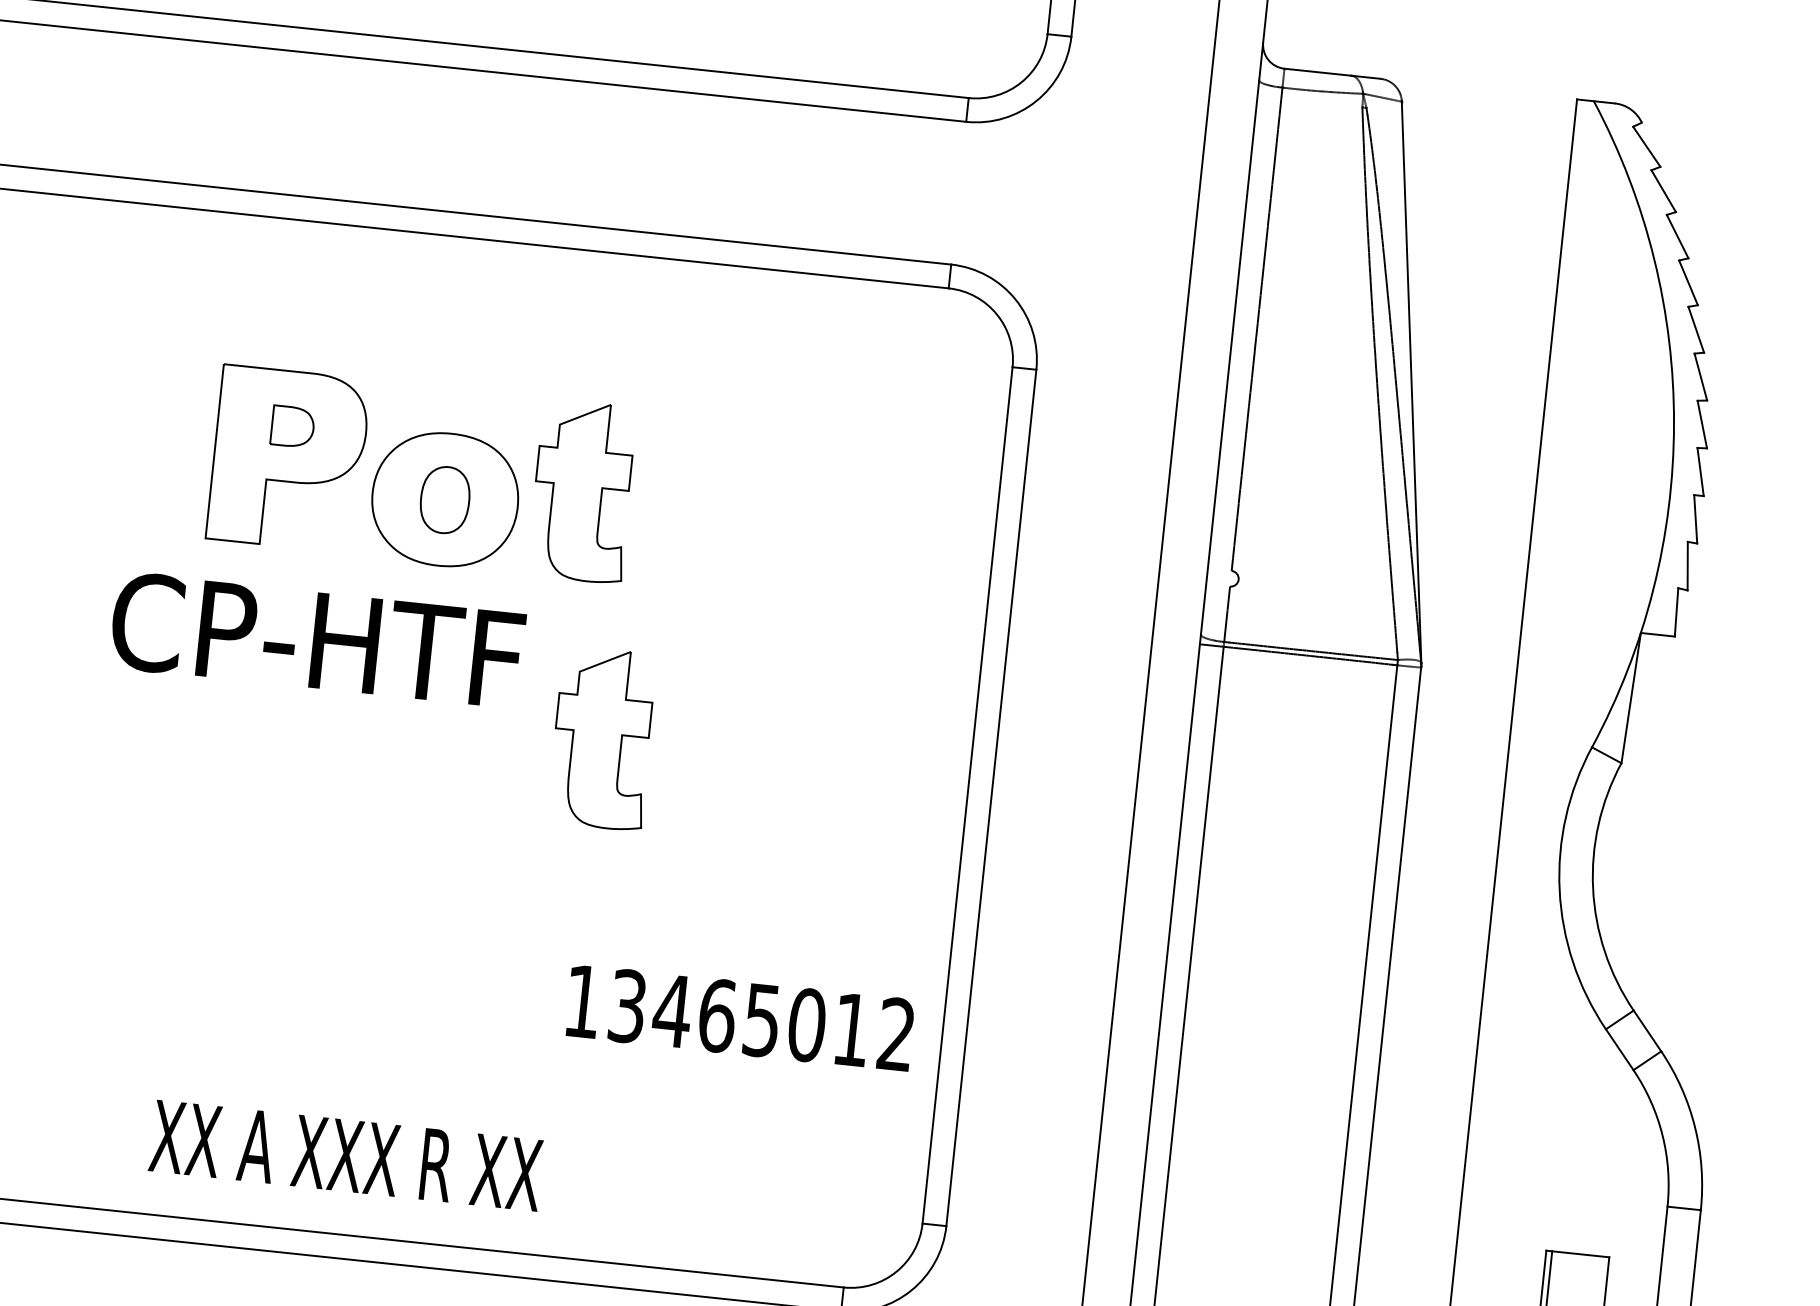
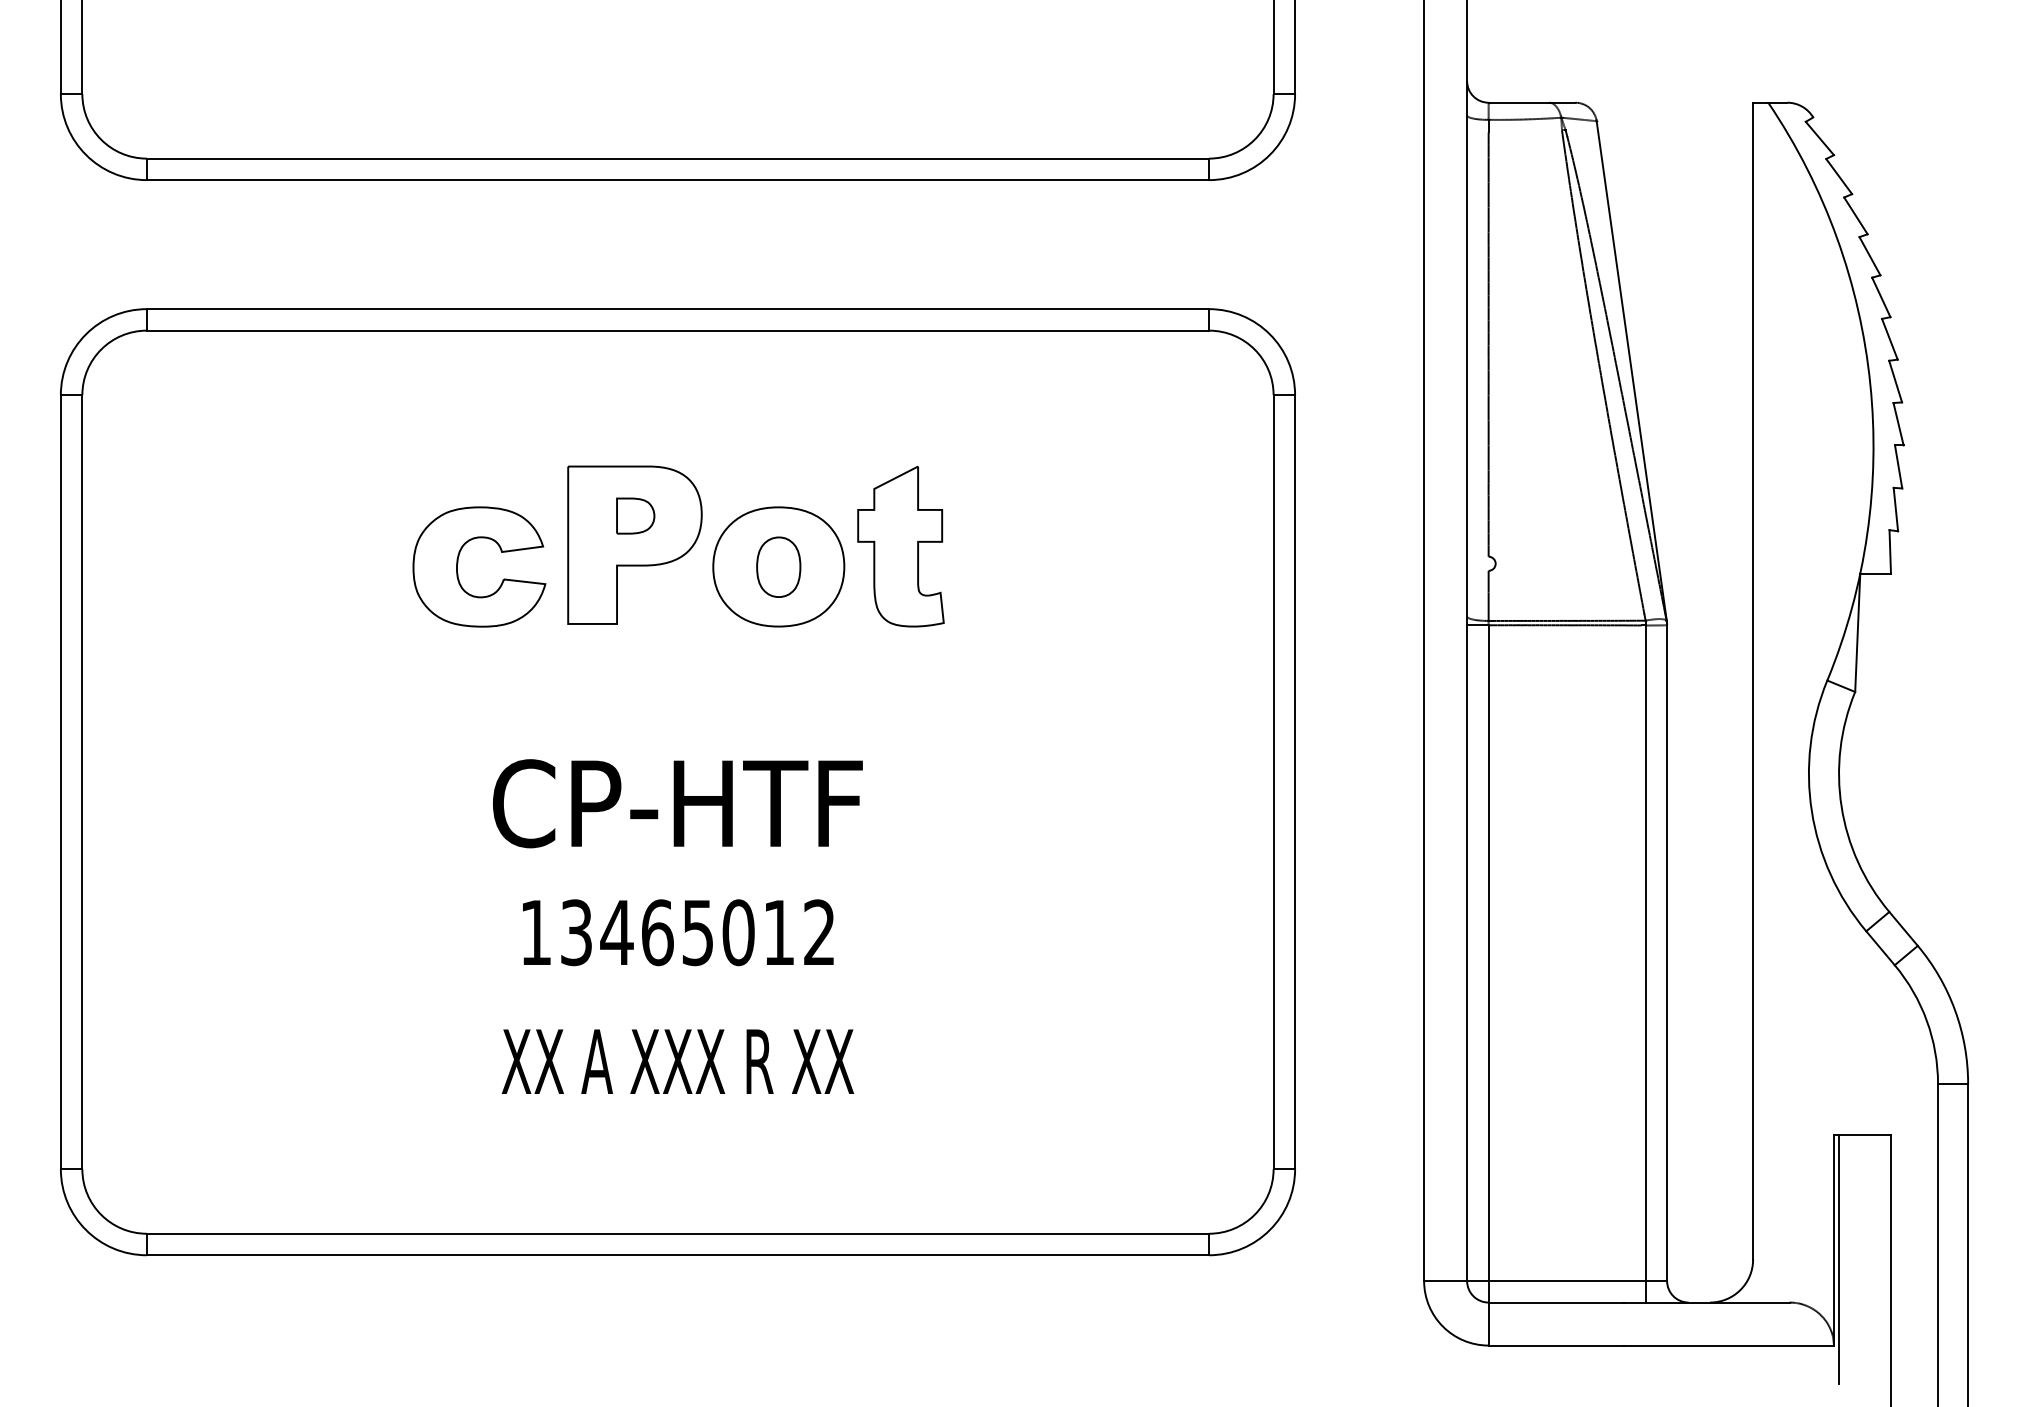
part: (91, 458) -> (458, 563), added
text: (317, 640) -> (677, 803), moved
part: (602, 738) -> (941, 765), removed
text: (740, 1017) -> (678, 932), moved
text: (345, 1155) -> (677, 1061), moved

